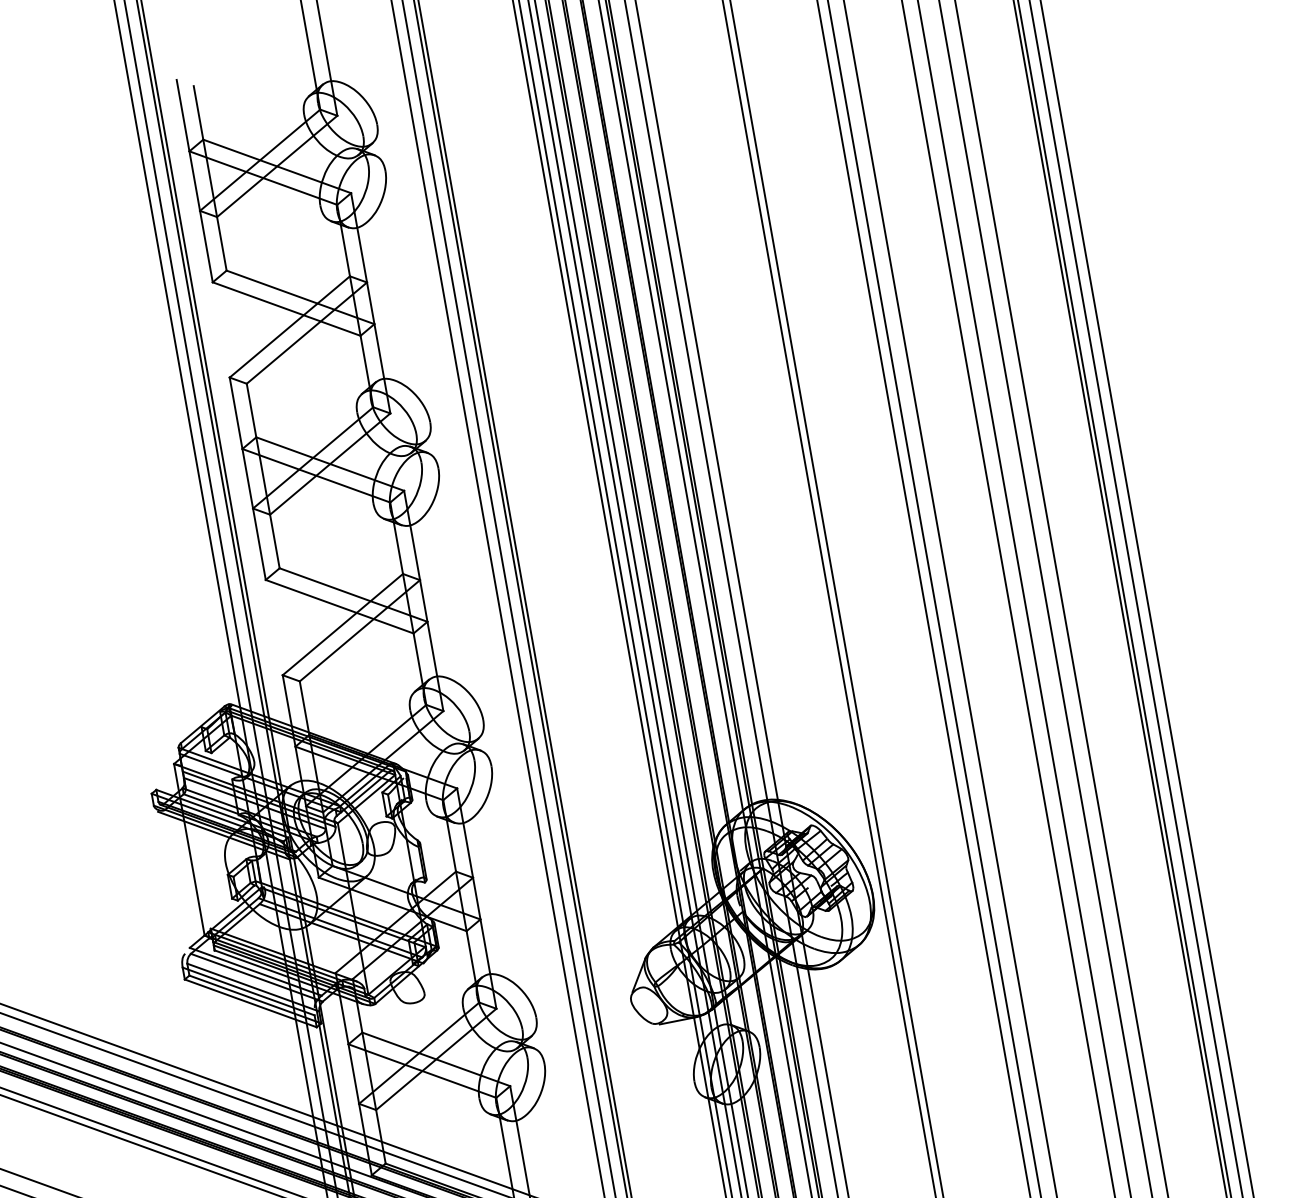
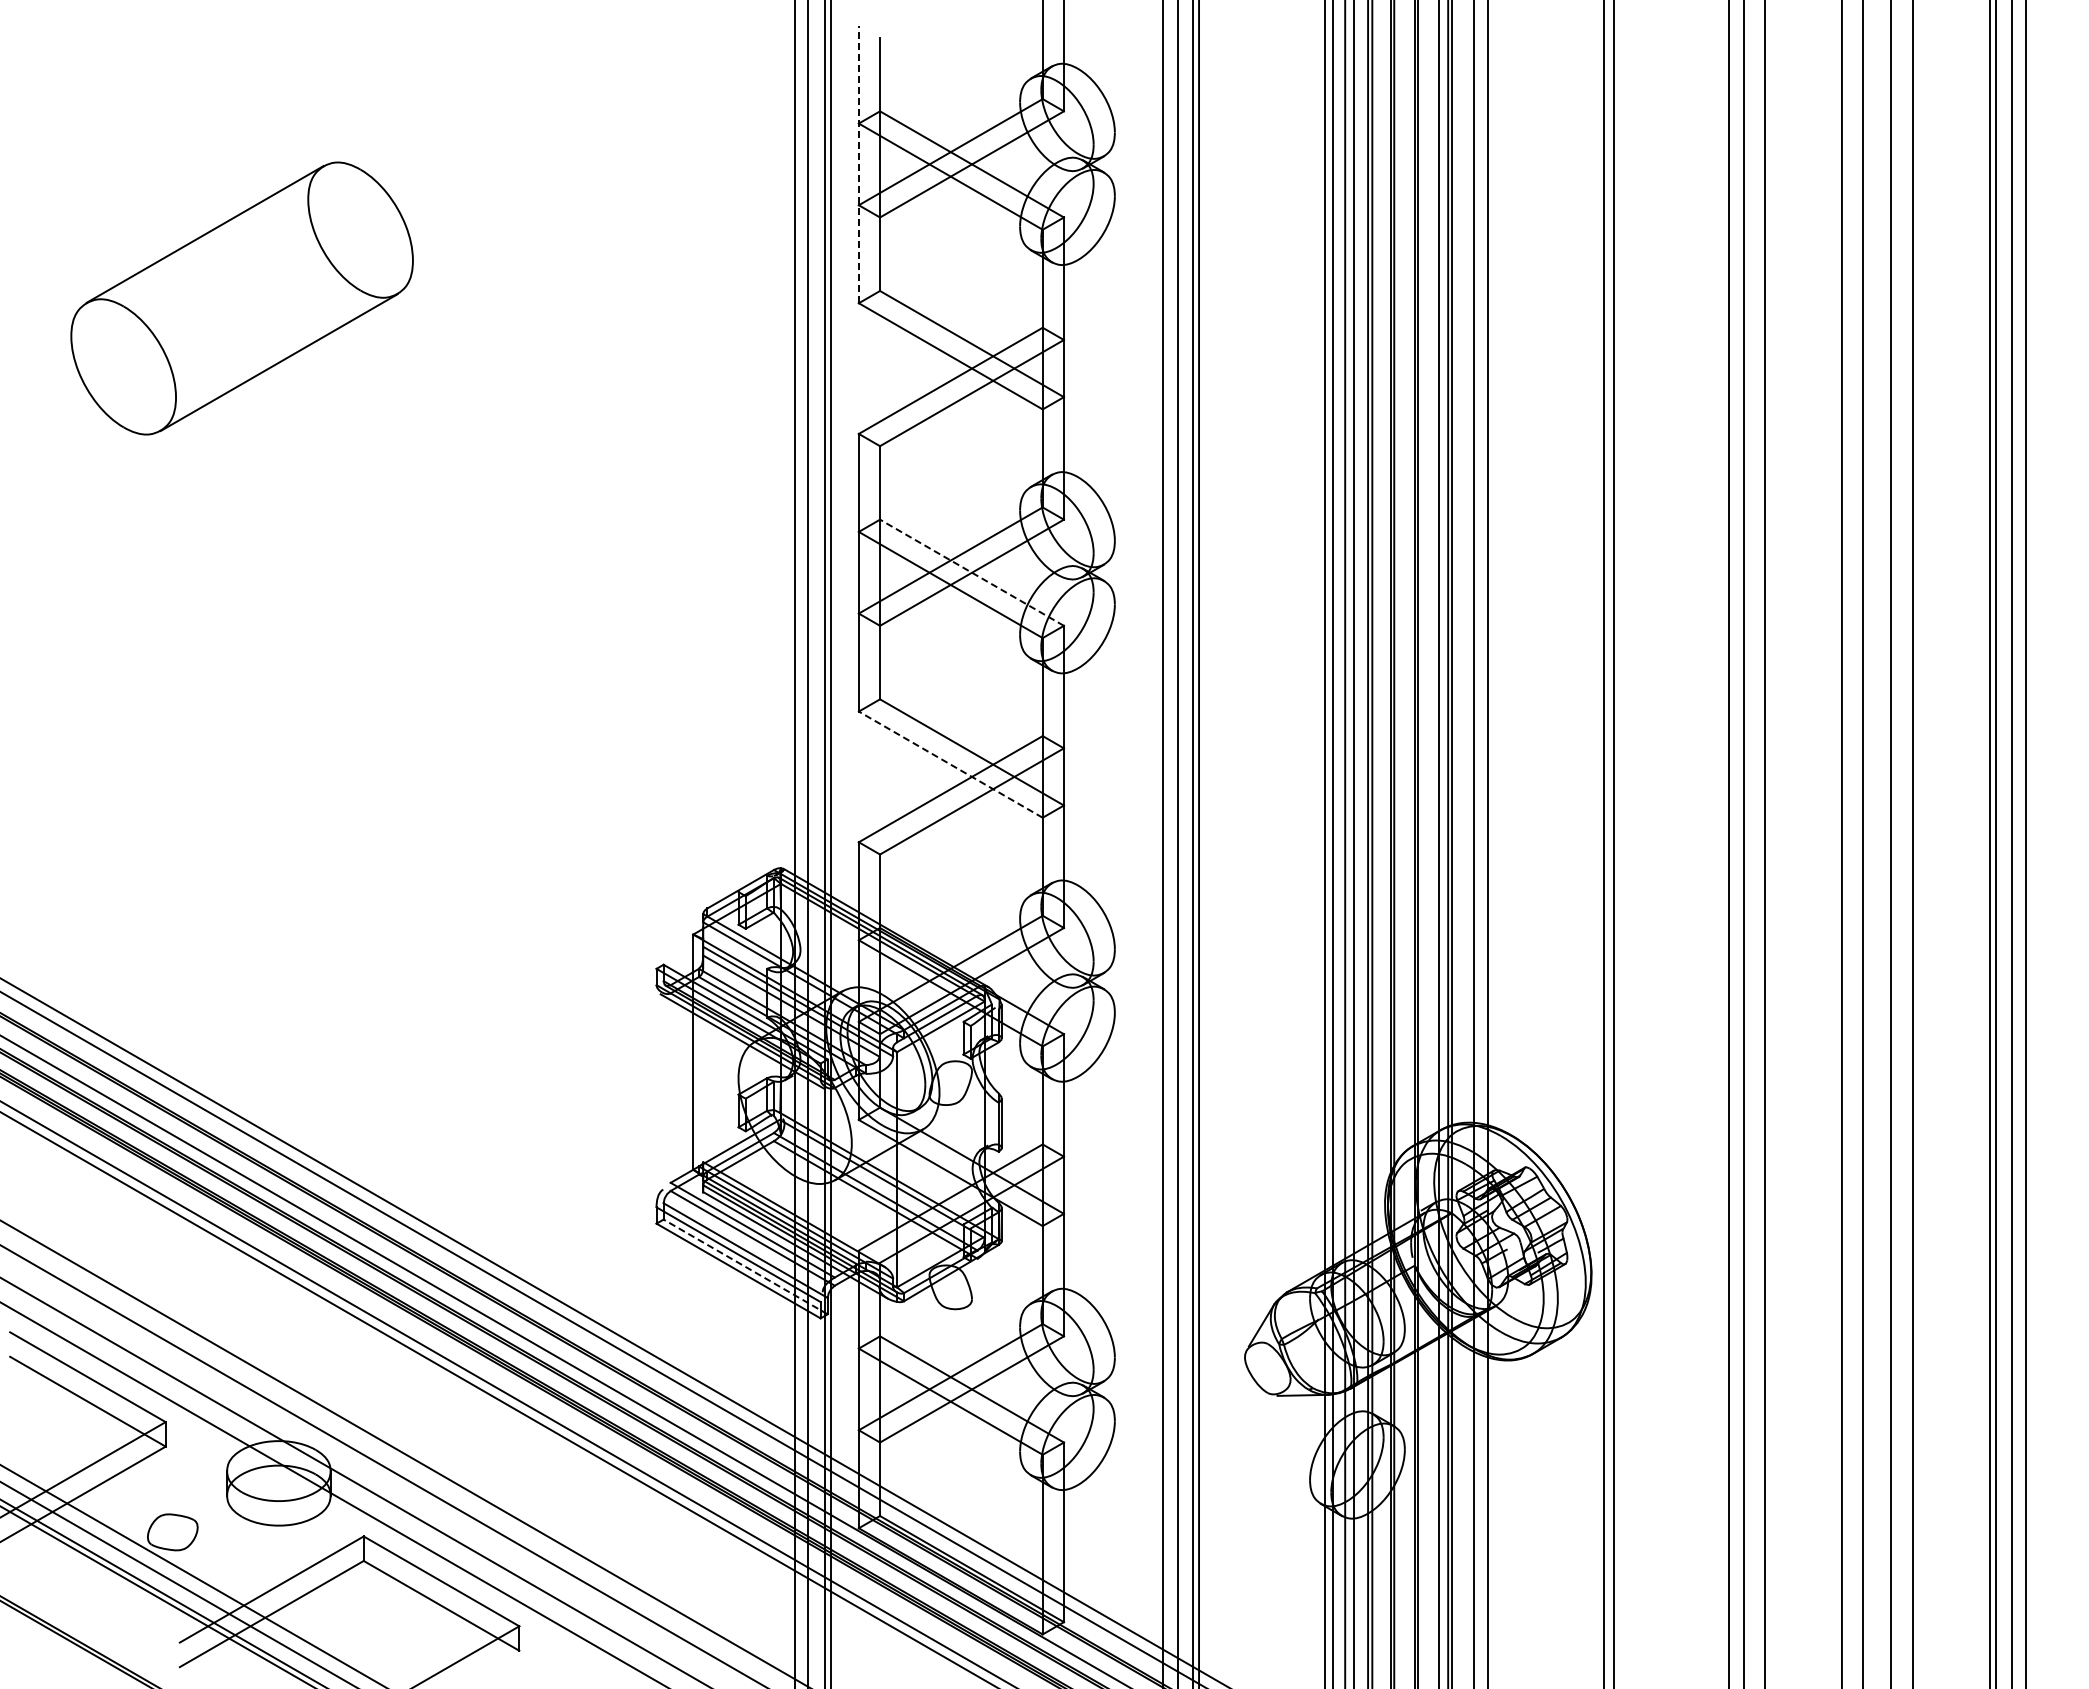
line: (194, 181) -> (858, 164), solid -> dashed
line: (329, 463) -> (971, 572), solid -> dashed
line: (339, 606) -> (950, 764), solid -> dashed
line: (255, 999) -> (745, 1266), solid -> dashed

